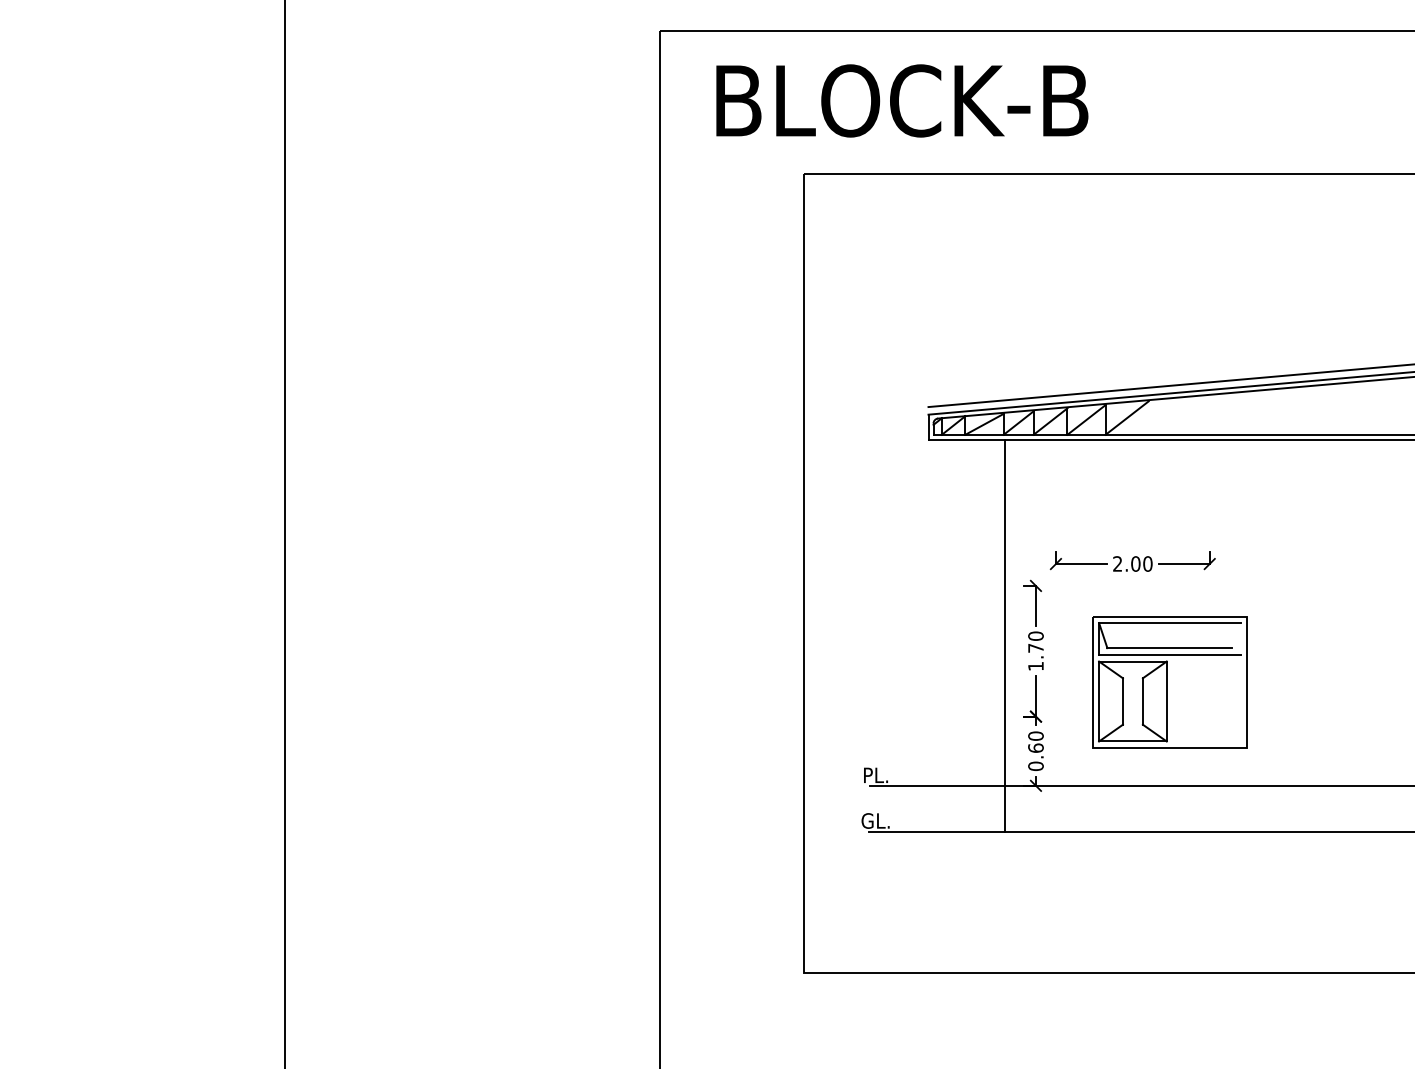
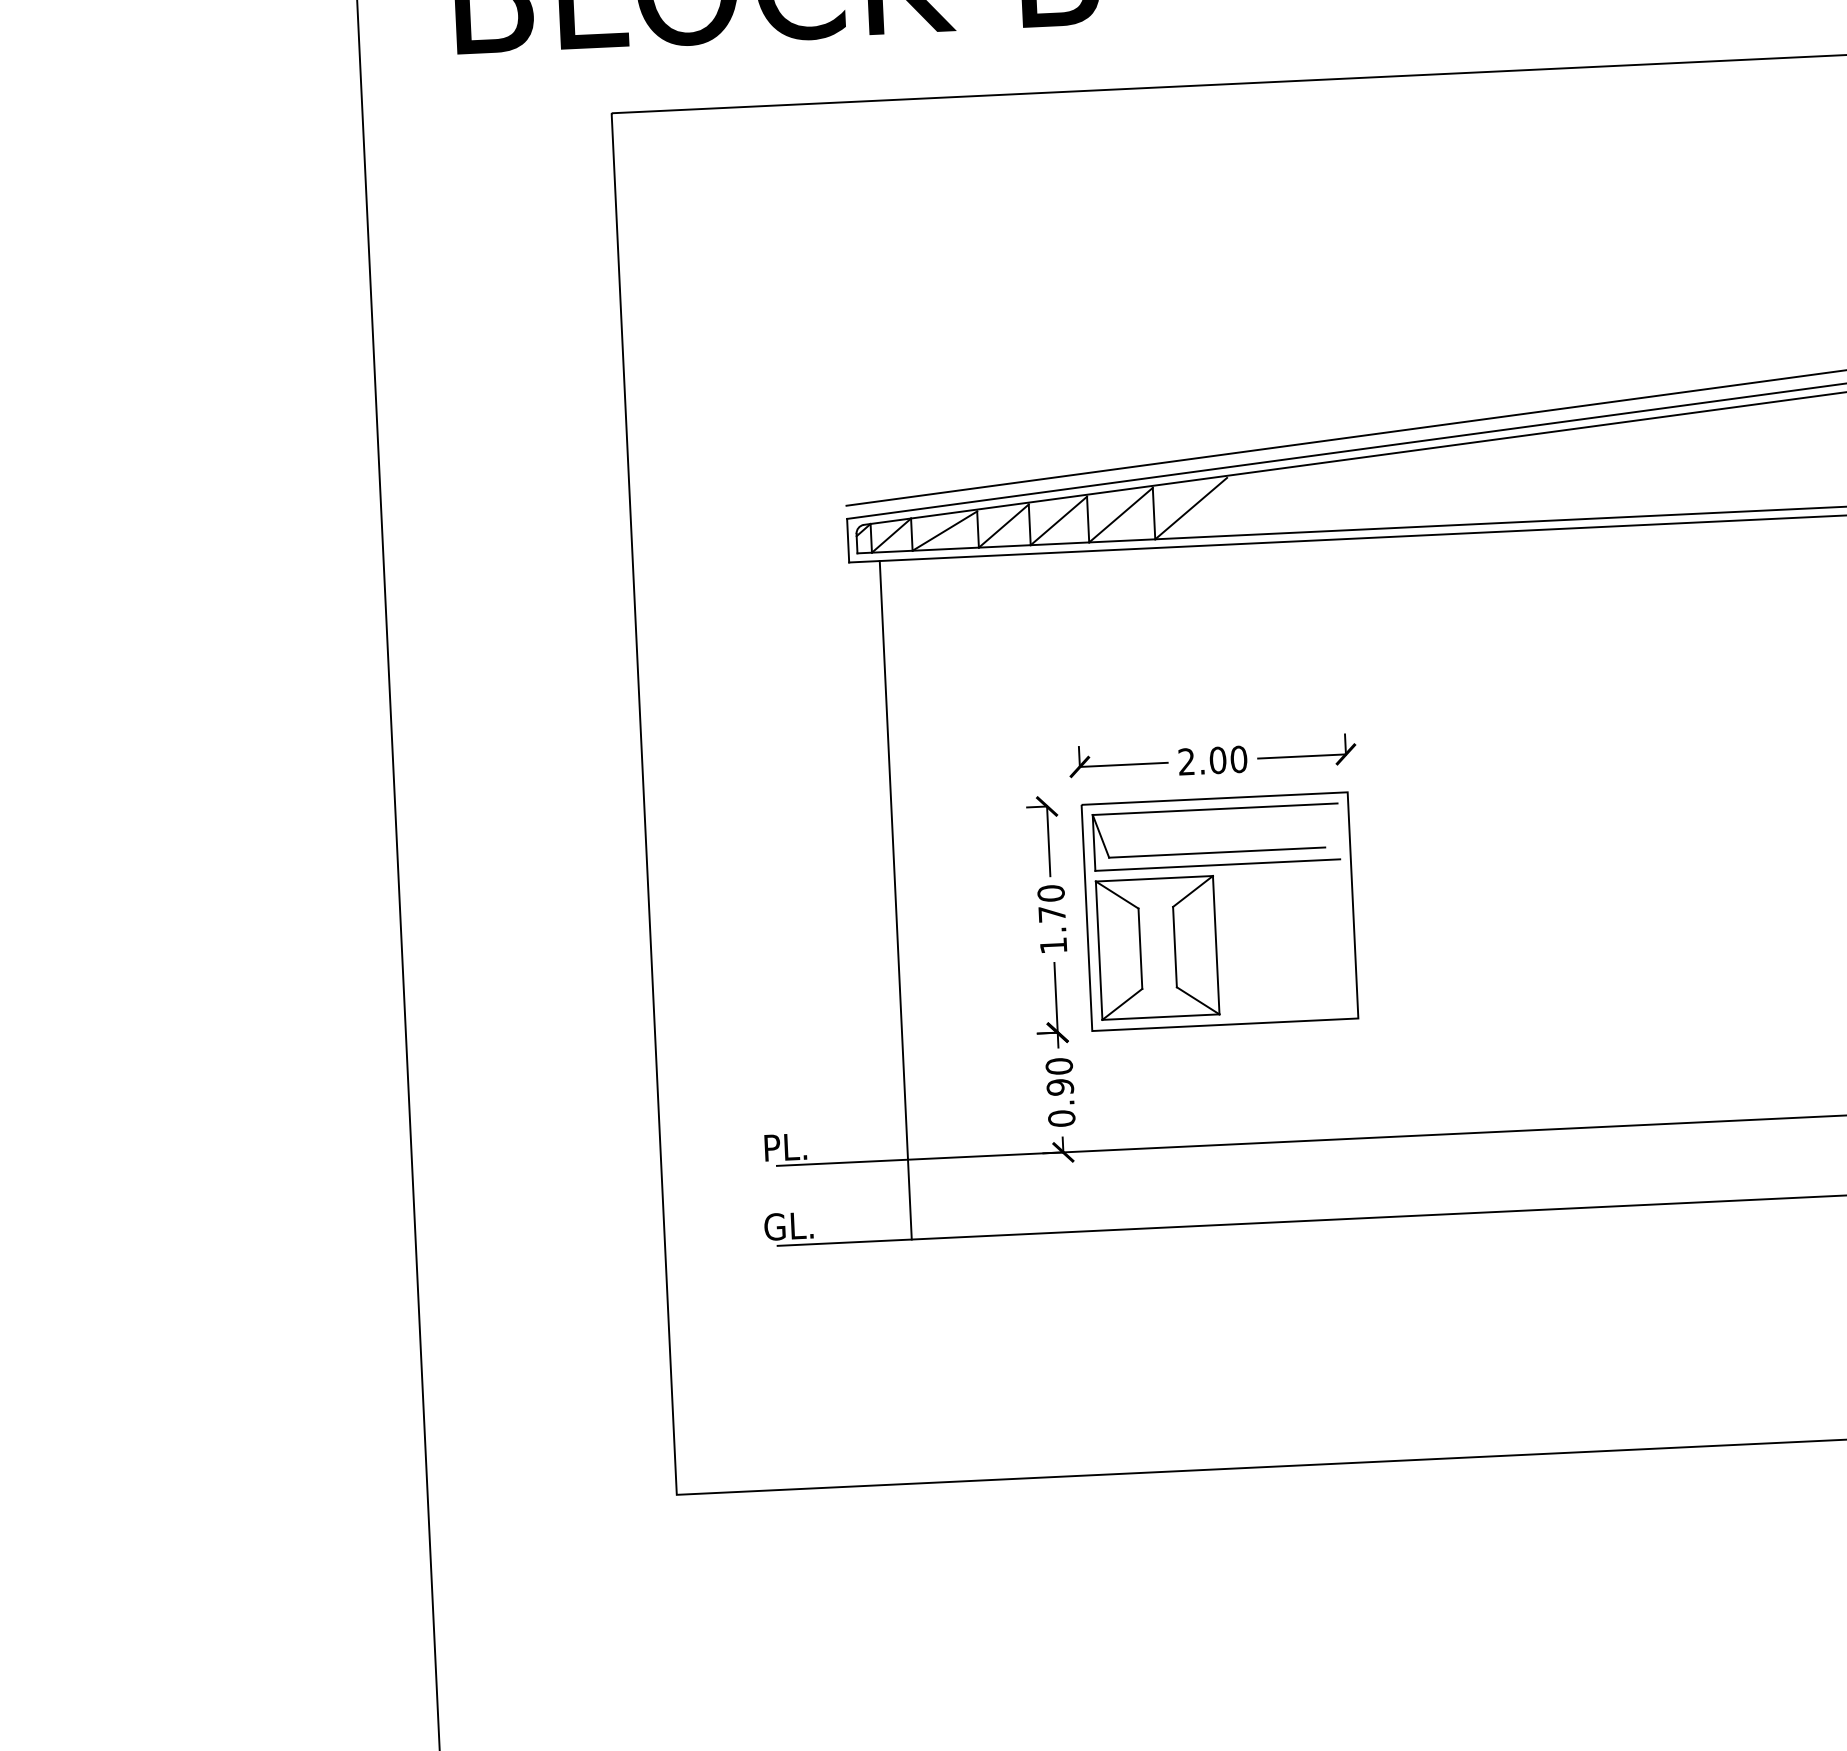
line: (1005, 635) -> (896, 899), moved
part: (1169, 682) -> (1219, 912), moved
text: (1035, 747) -> (1059, 1086), 0.60 -> 0.90

